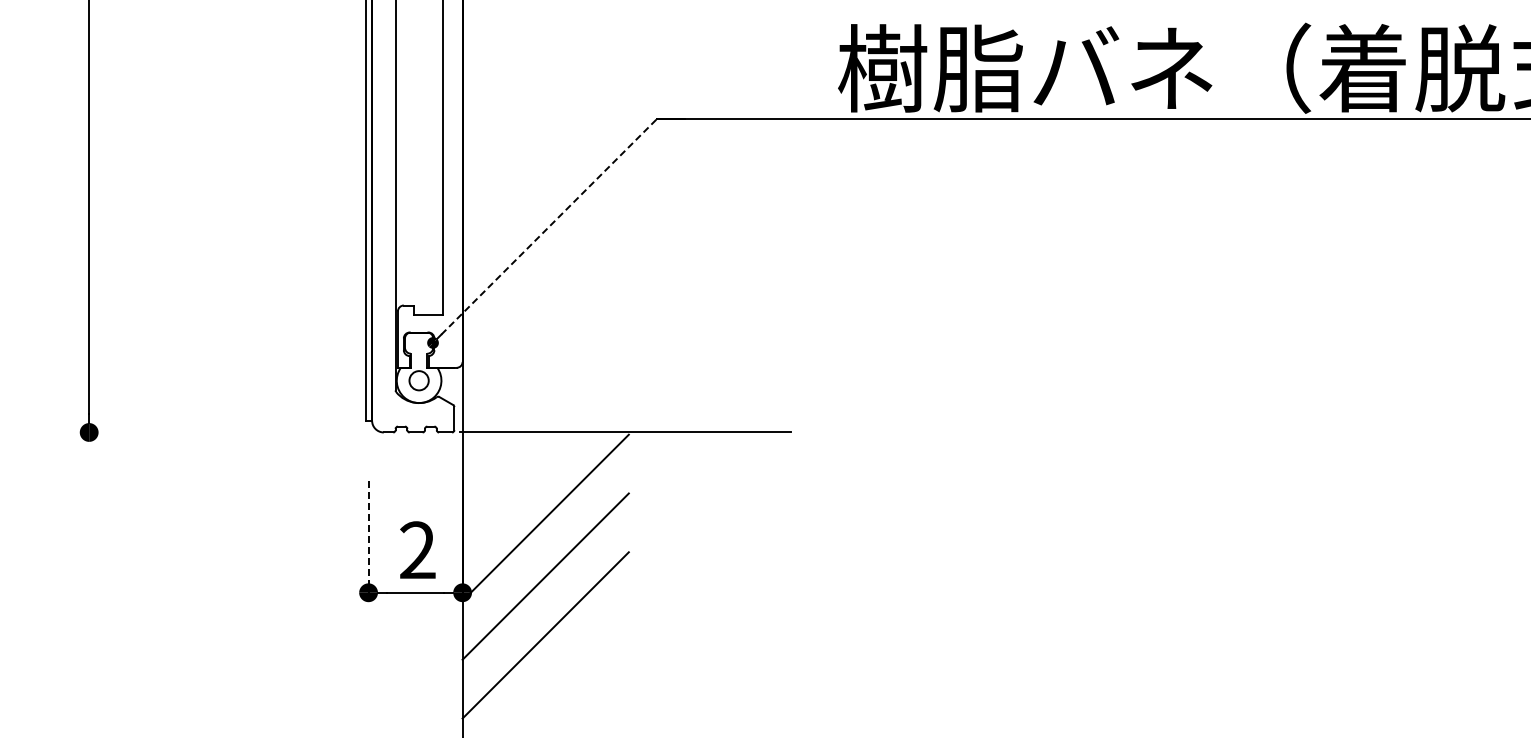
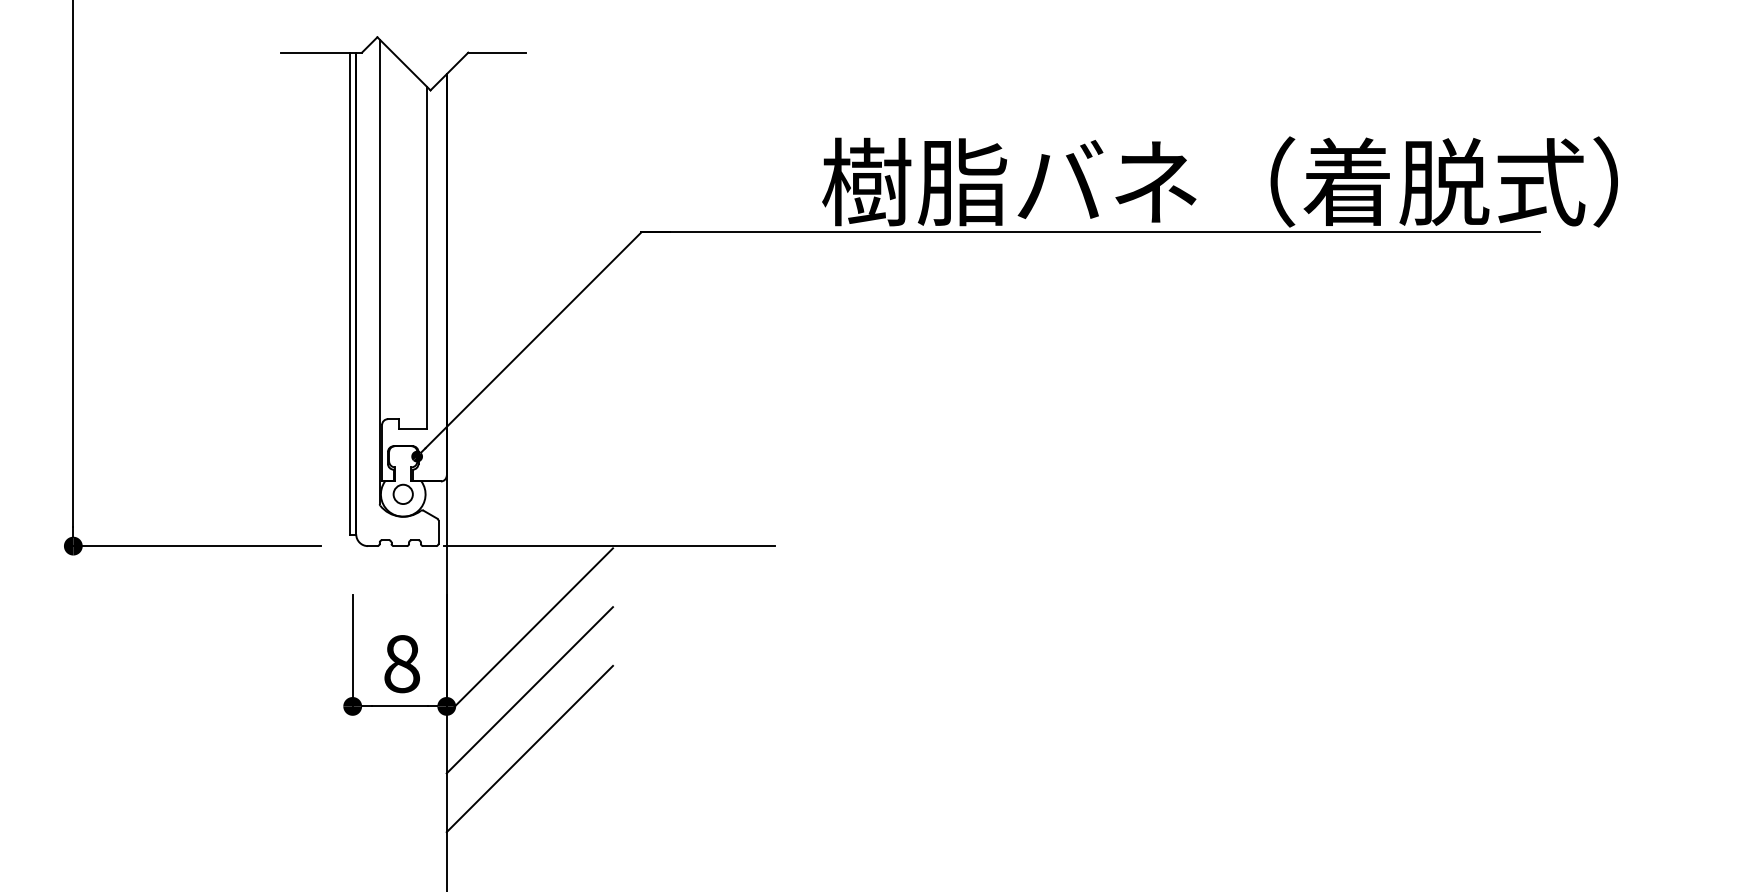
line: (549, 226) -> (533, 340), dashed -> solid
line: (212, 432) -> (196, 546), added
line: (368, 536) -> (352, 650), dashed -> solid
text: (418, 549) -> (402, 663), 2 -> 8

